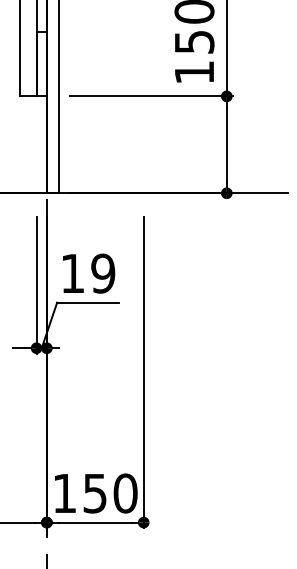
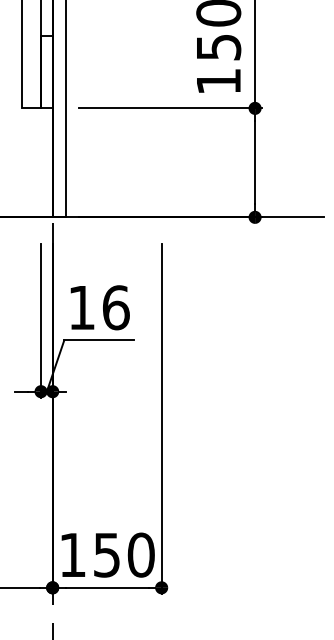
text: (103, 273) -> (116, 307), 19 -> 16

